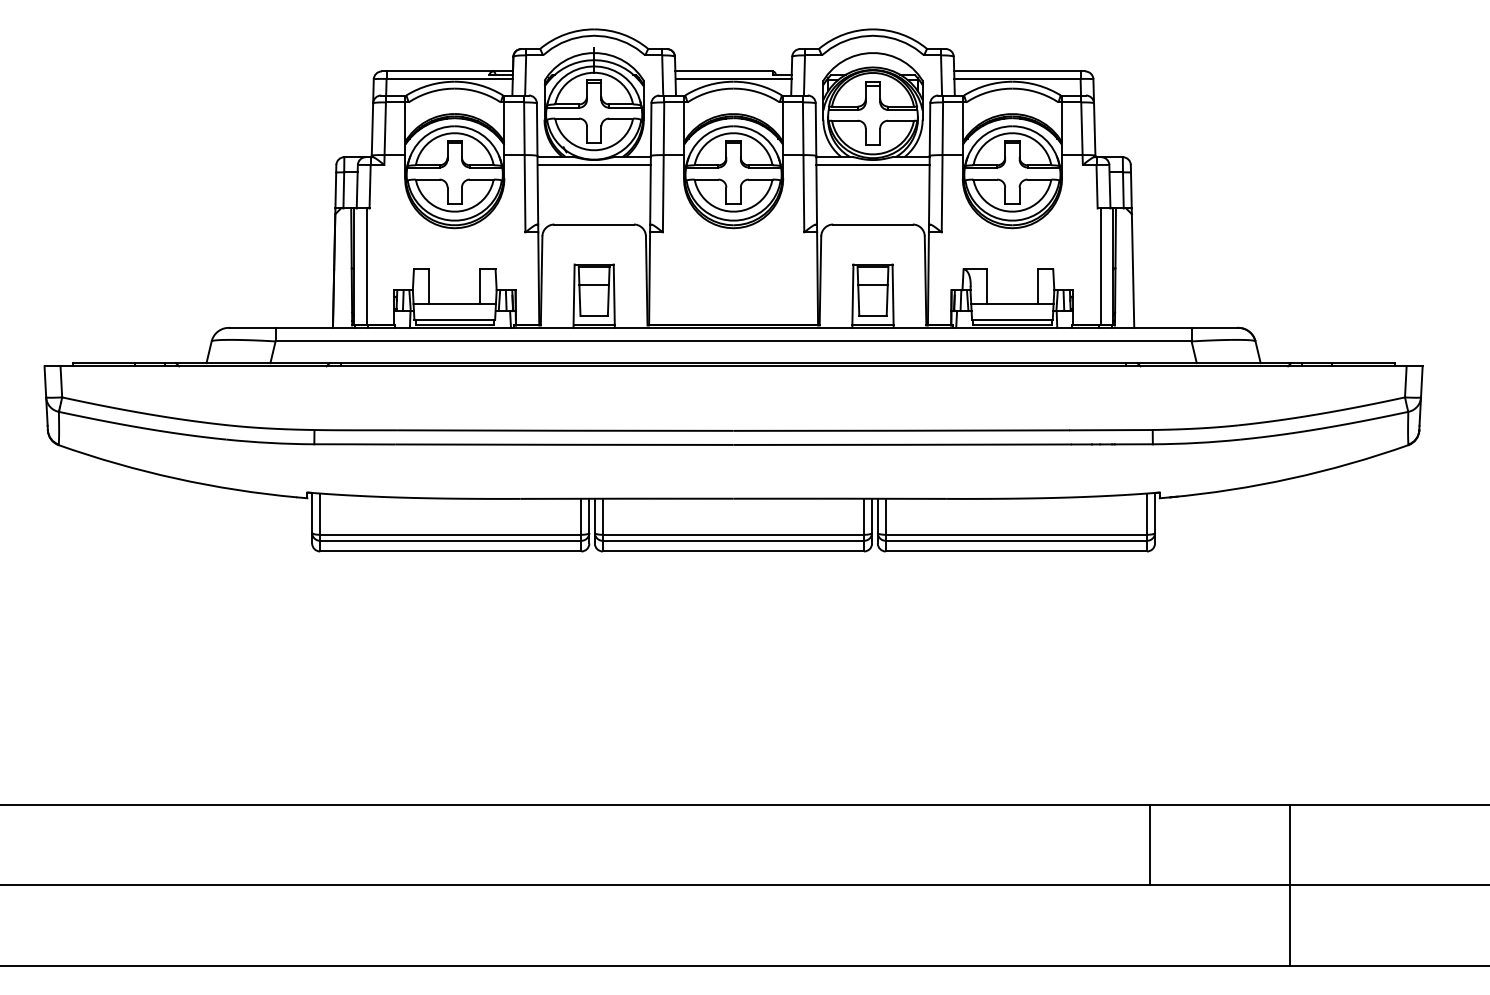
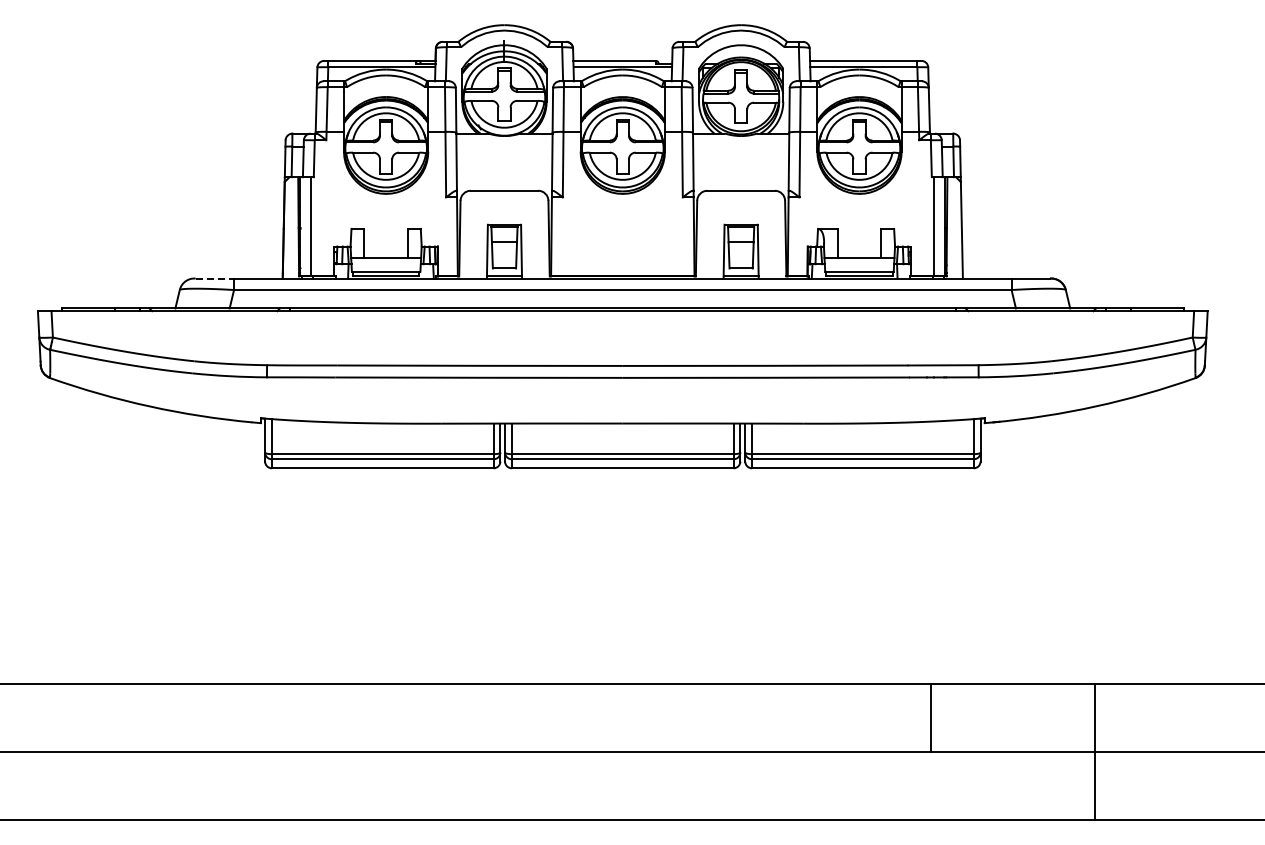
line: (594, 165) -> (504, 140), removed
line: (873, 165) -> (741, 140), removed
line: (253, 327) -> (215, 278), solid -> dashed
line: (1149, 845) -> (930, 717), moved

